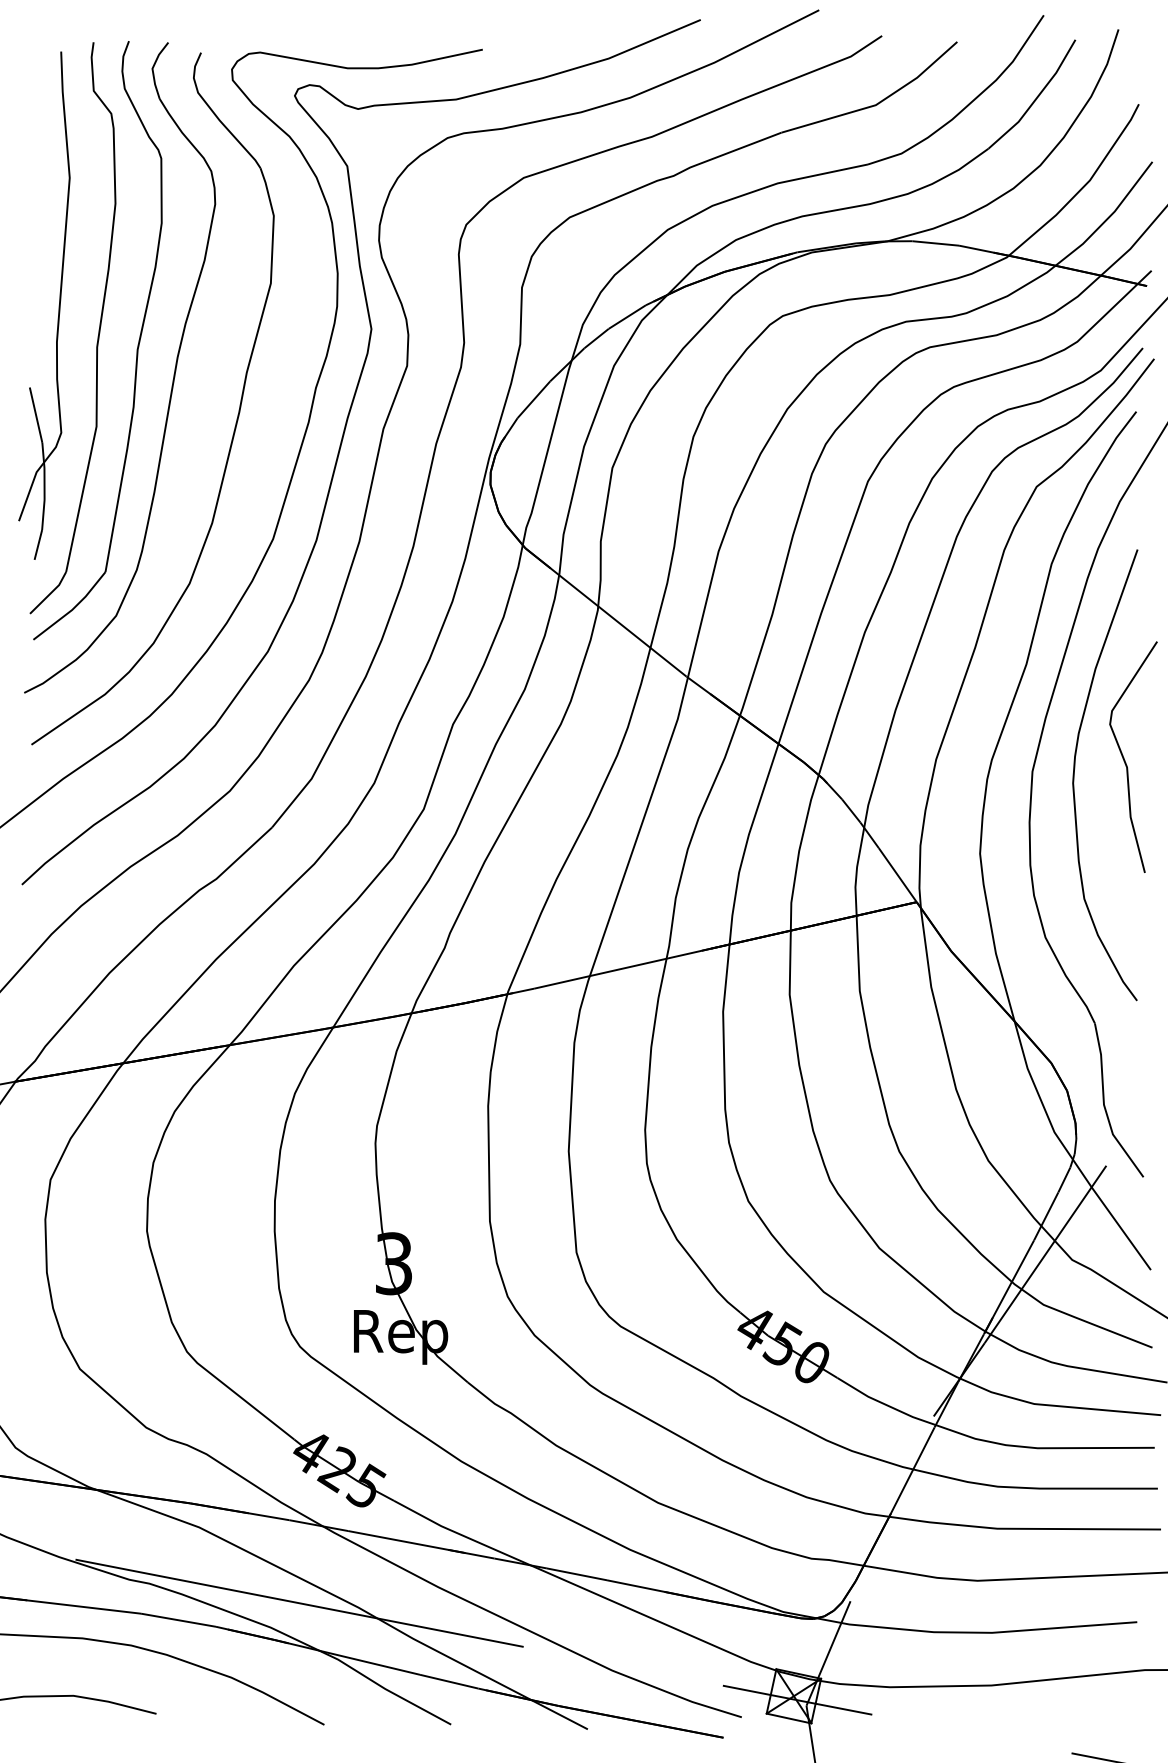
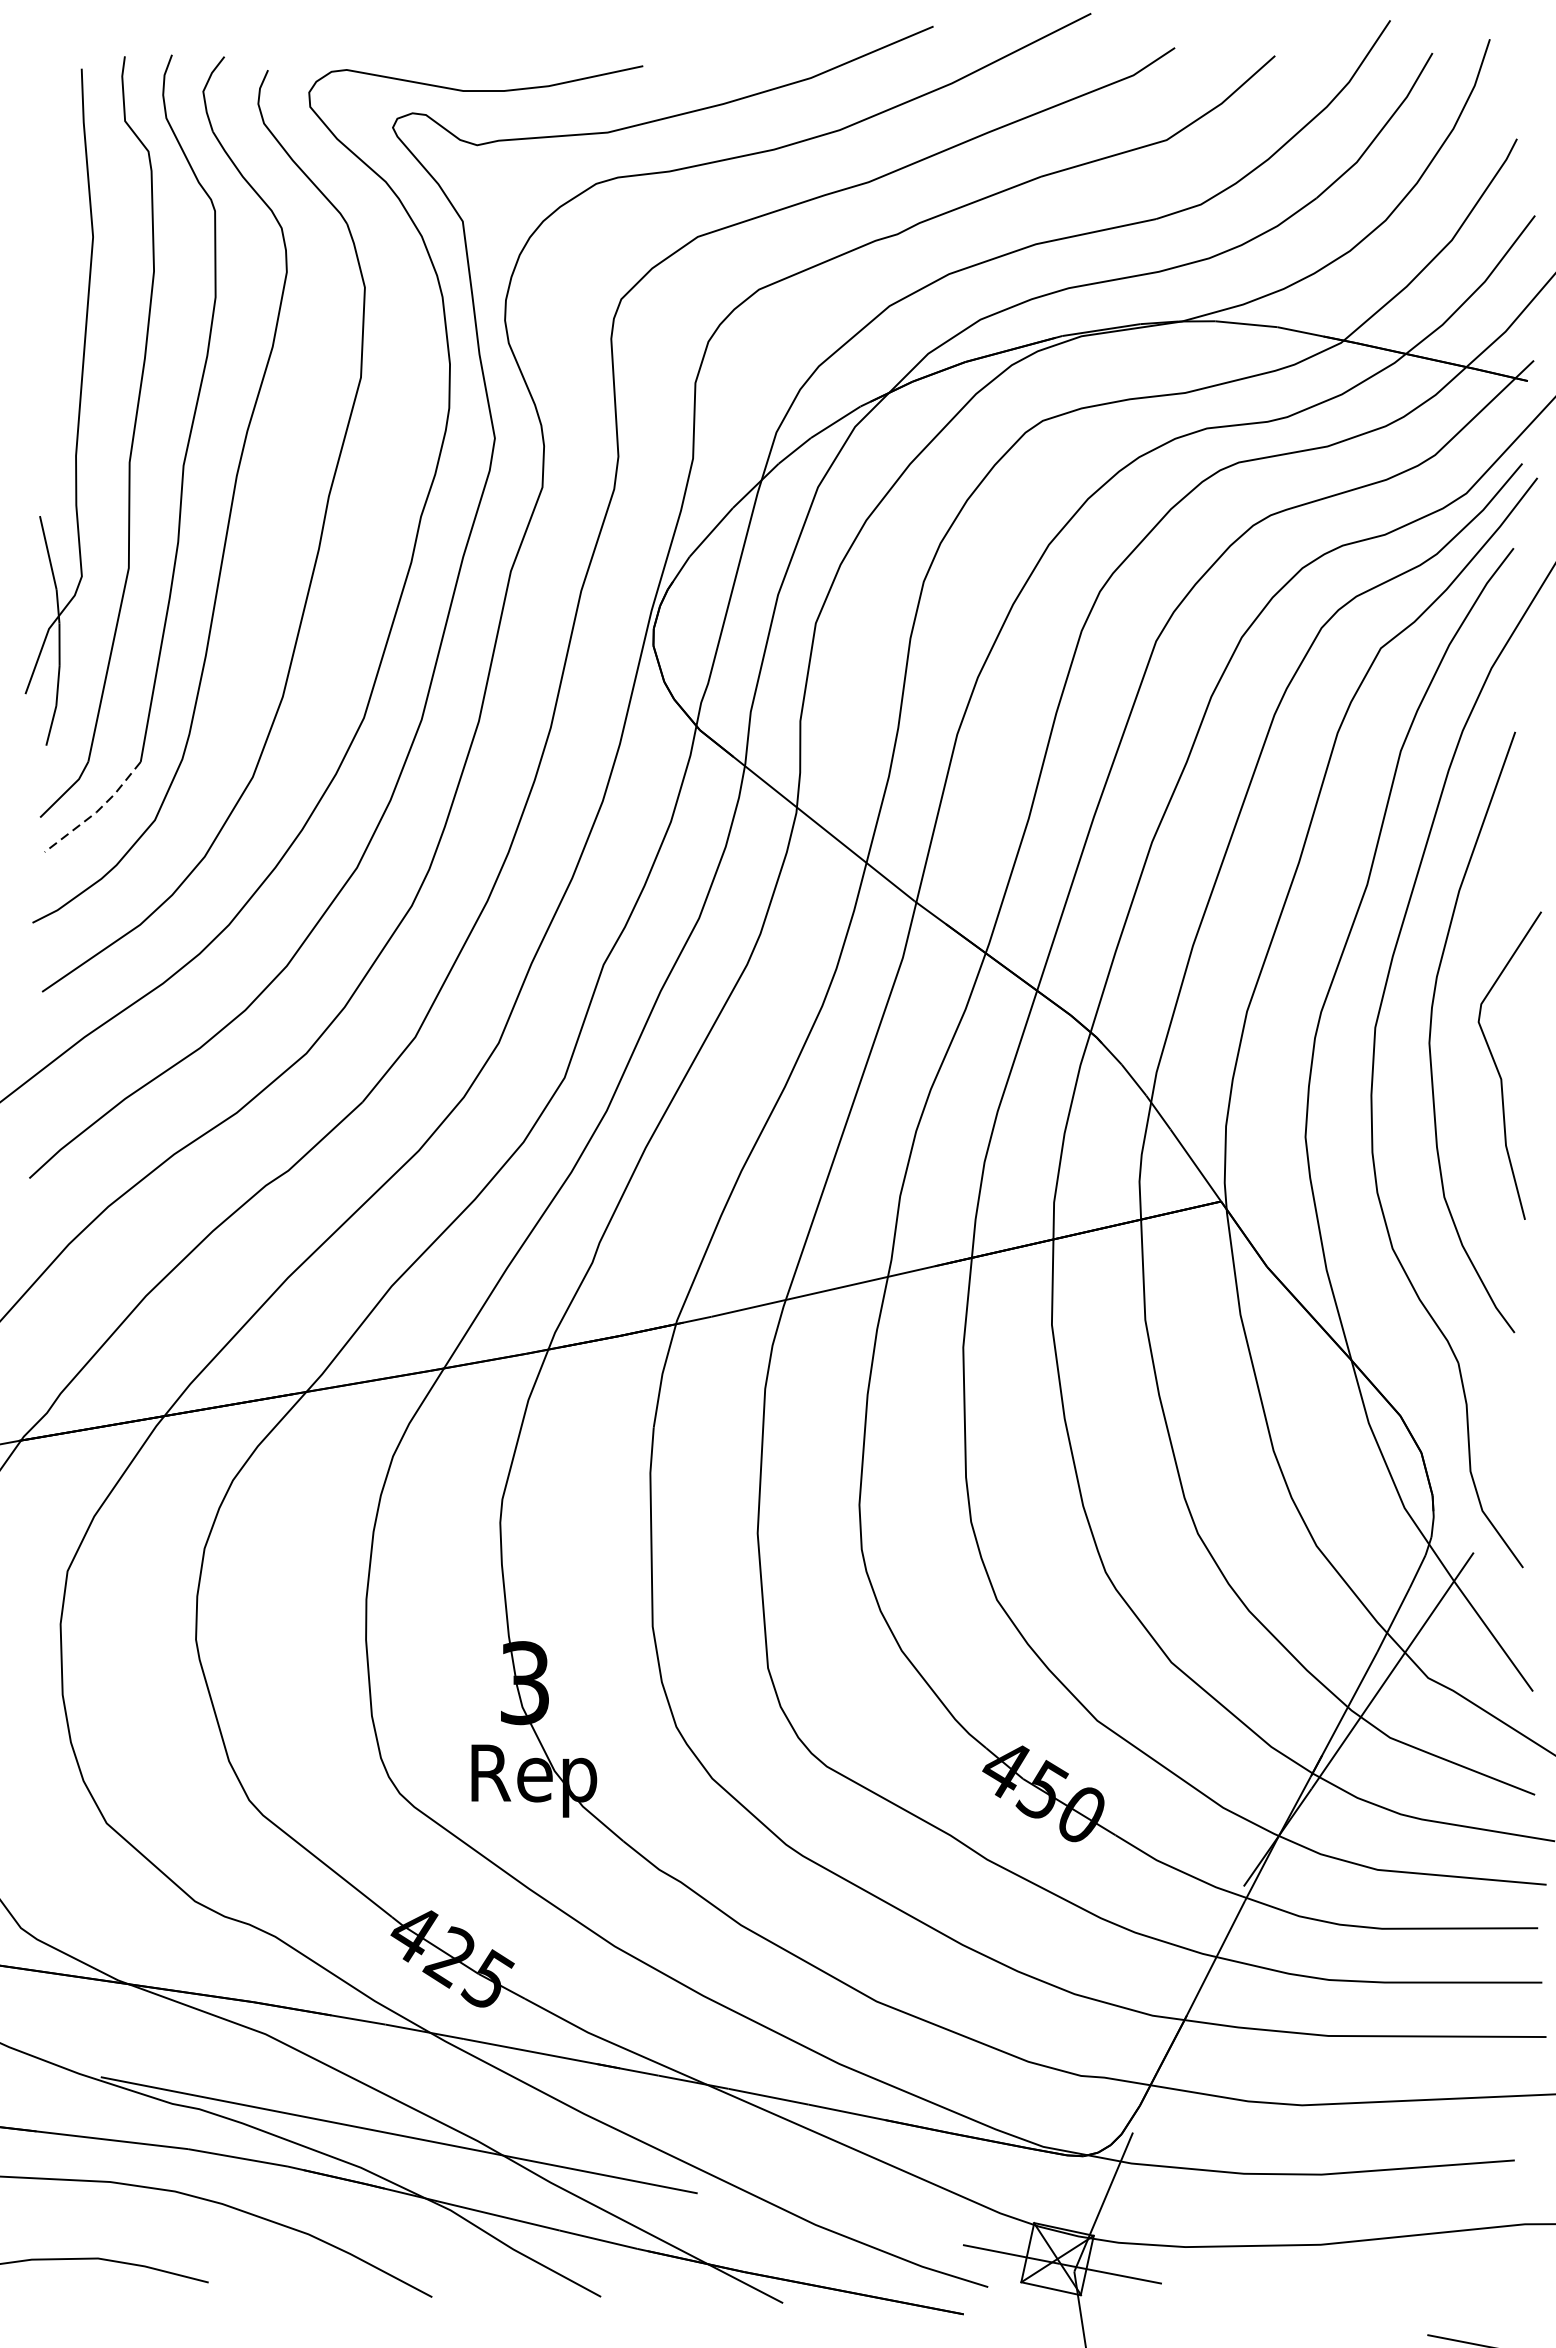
line: (72, 609) -> (96, 811), solid -> dashed
curve: (1125, 760) -> (1499, 1070), moved

